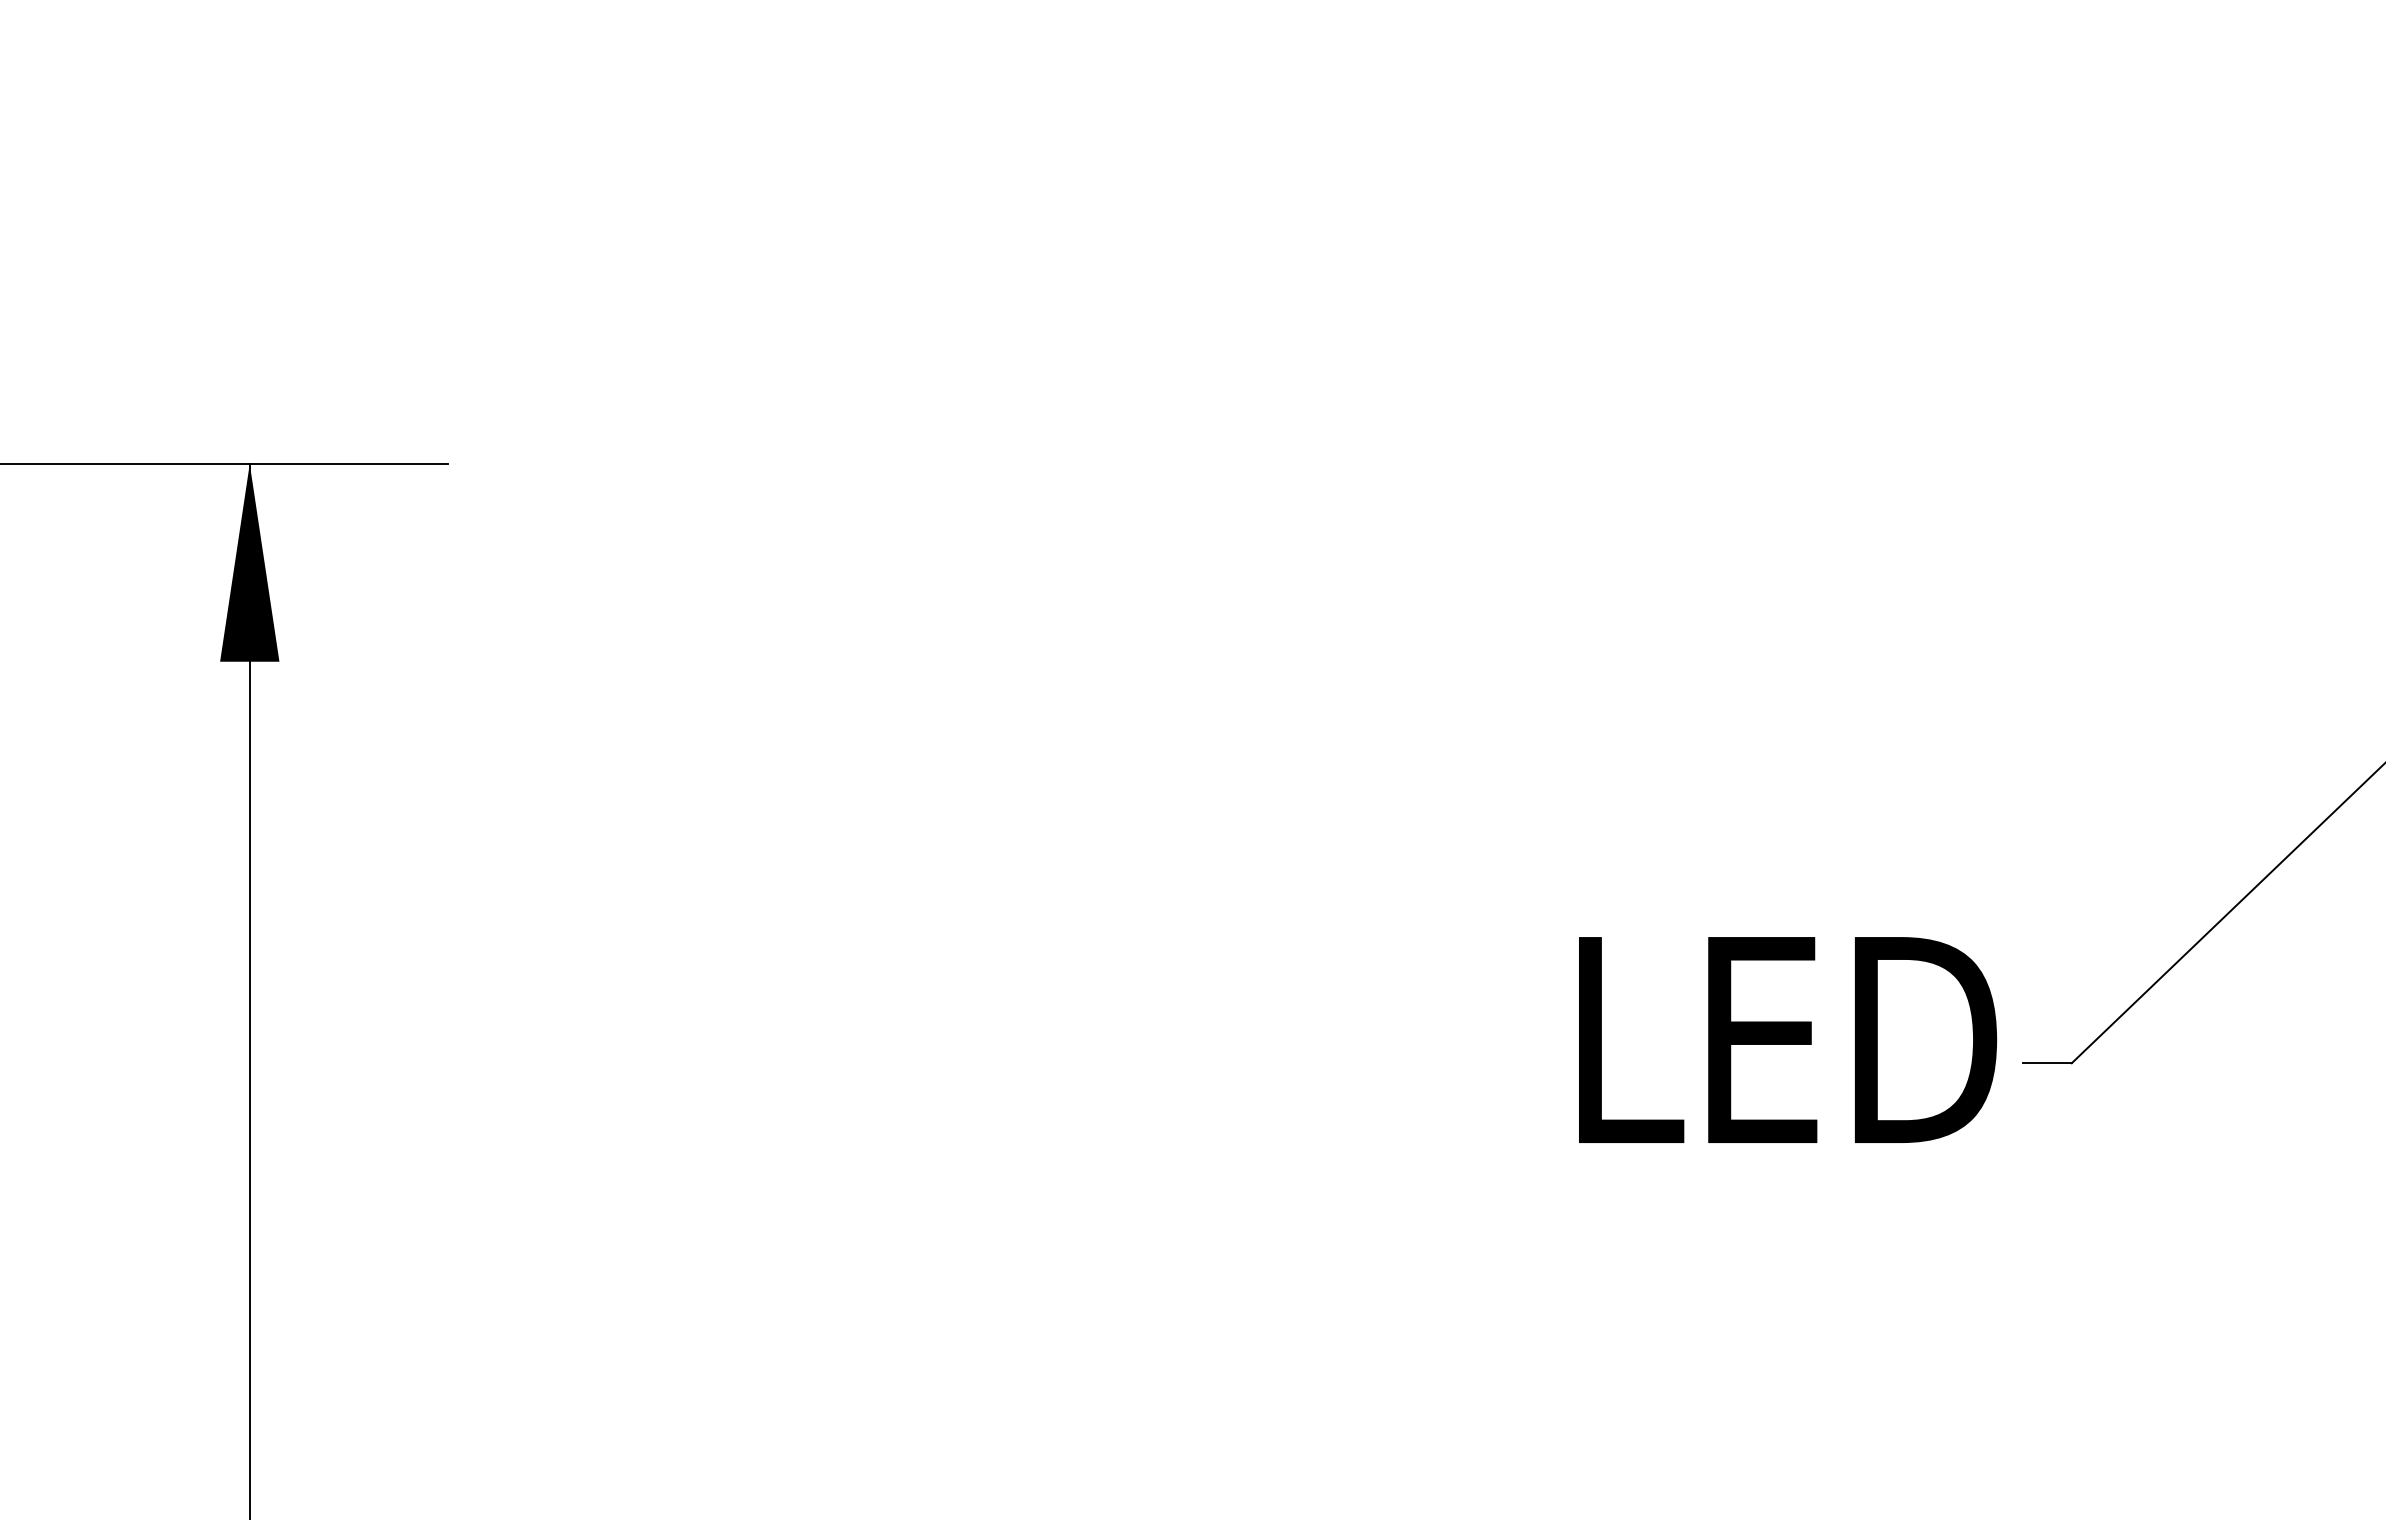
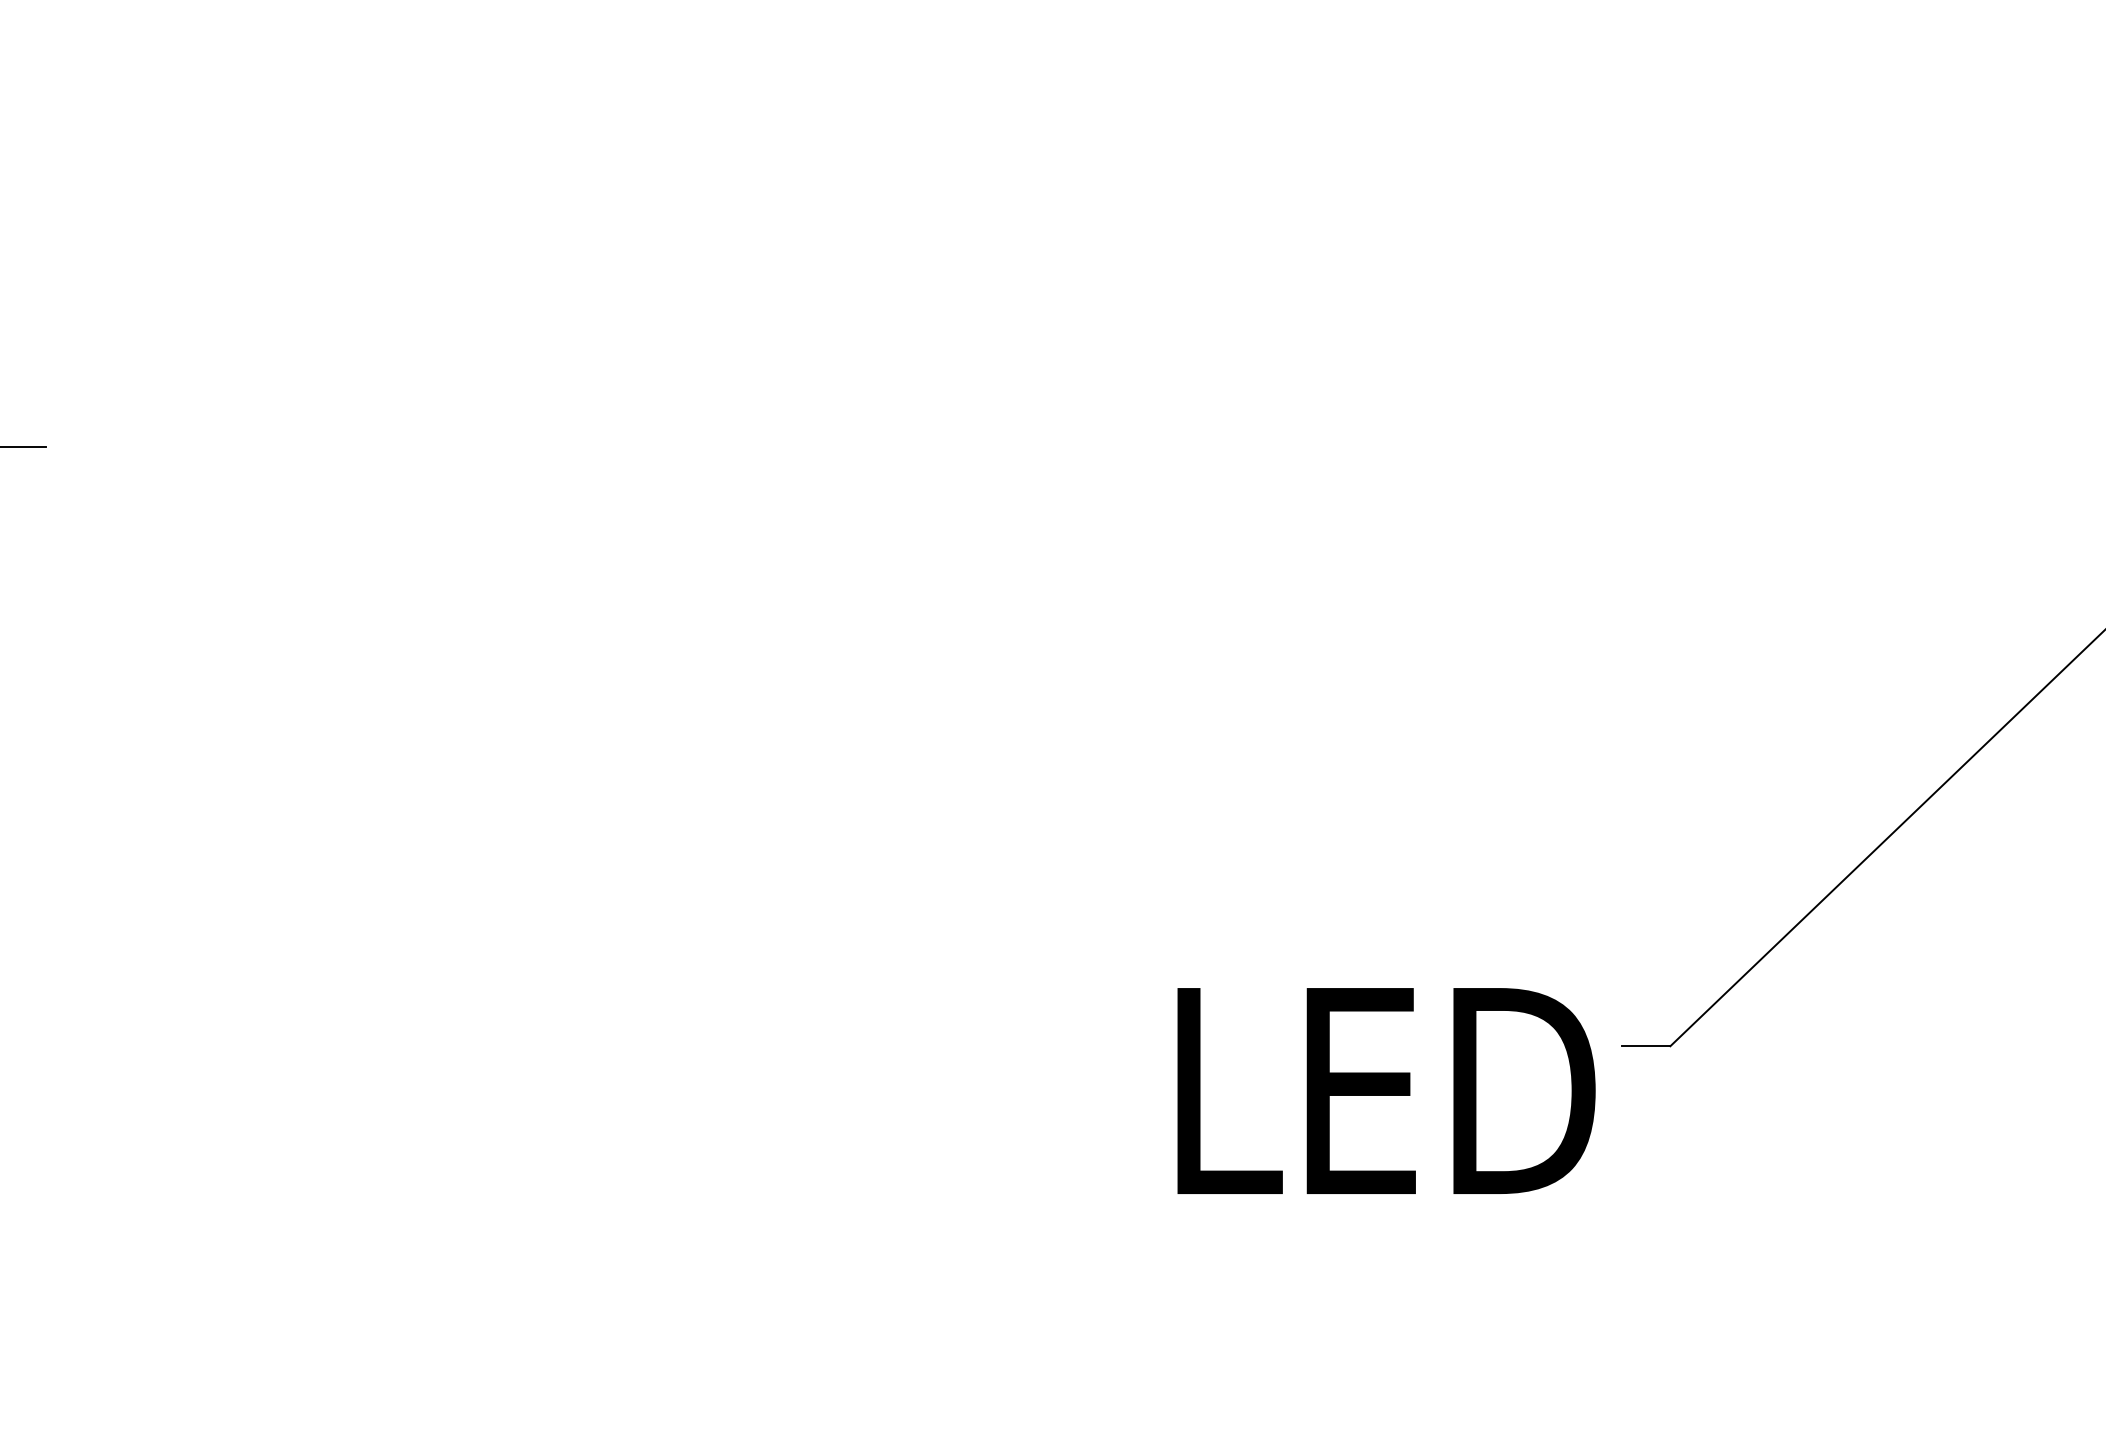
text: (1788, 1039) -> (1387, 1090), moved

